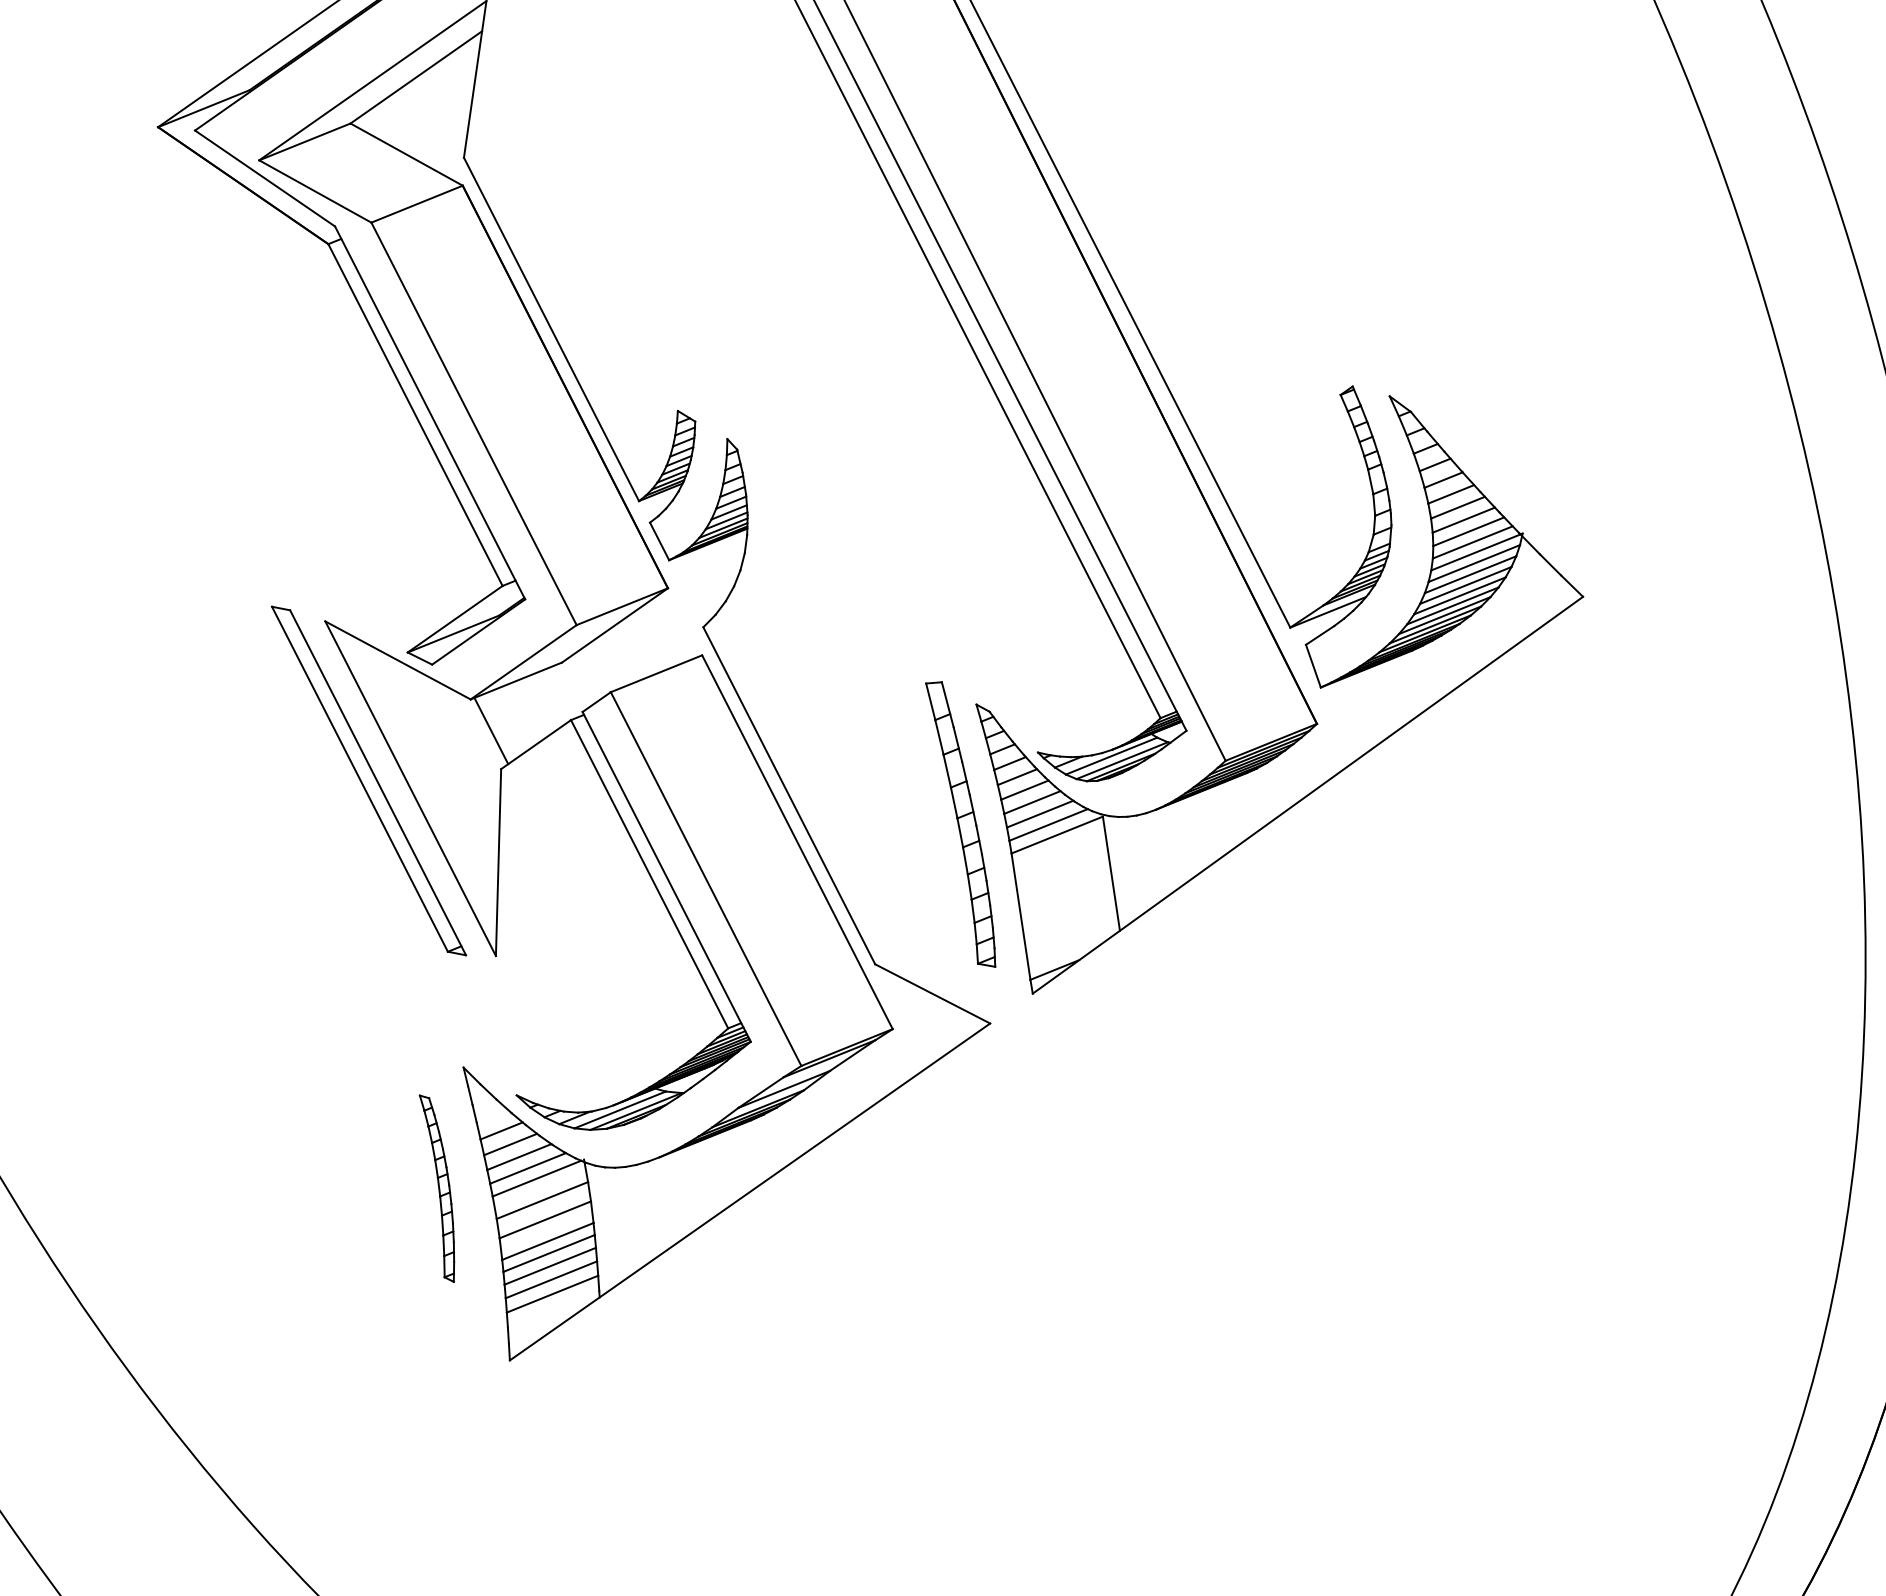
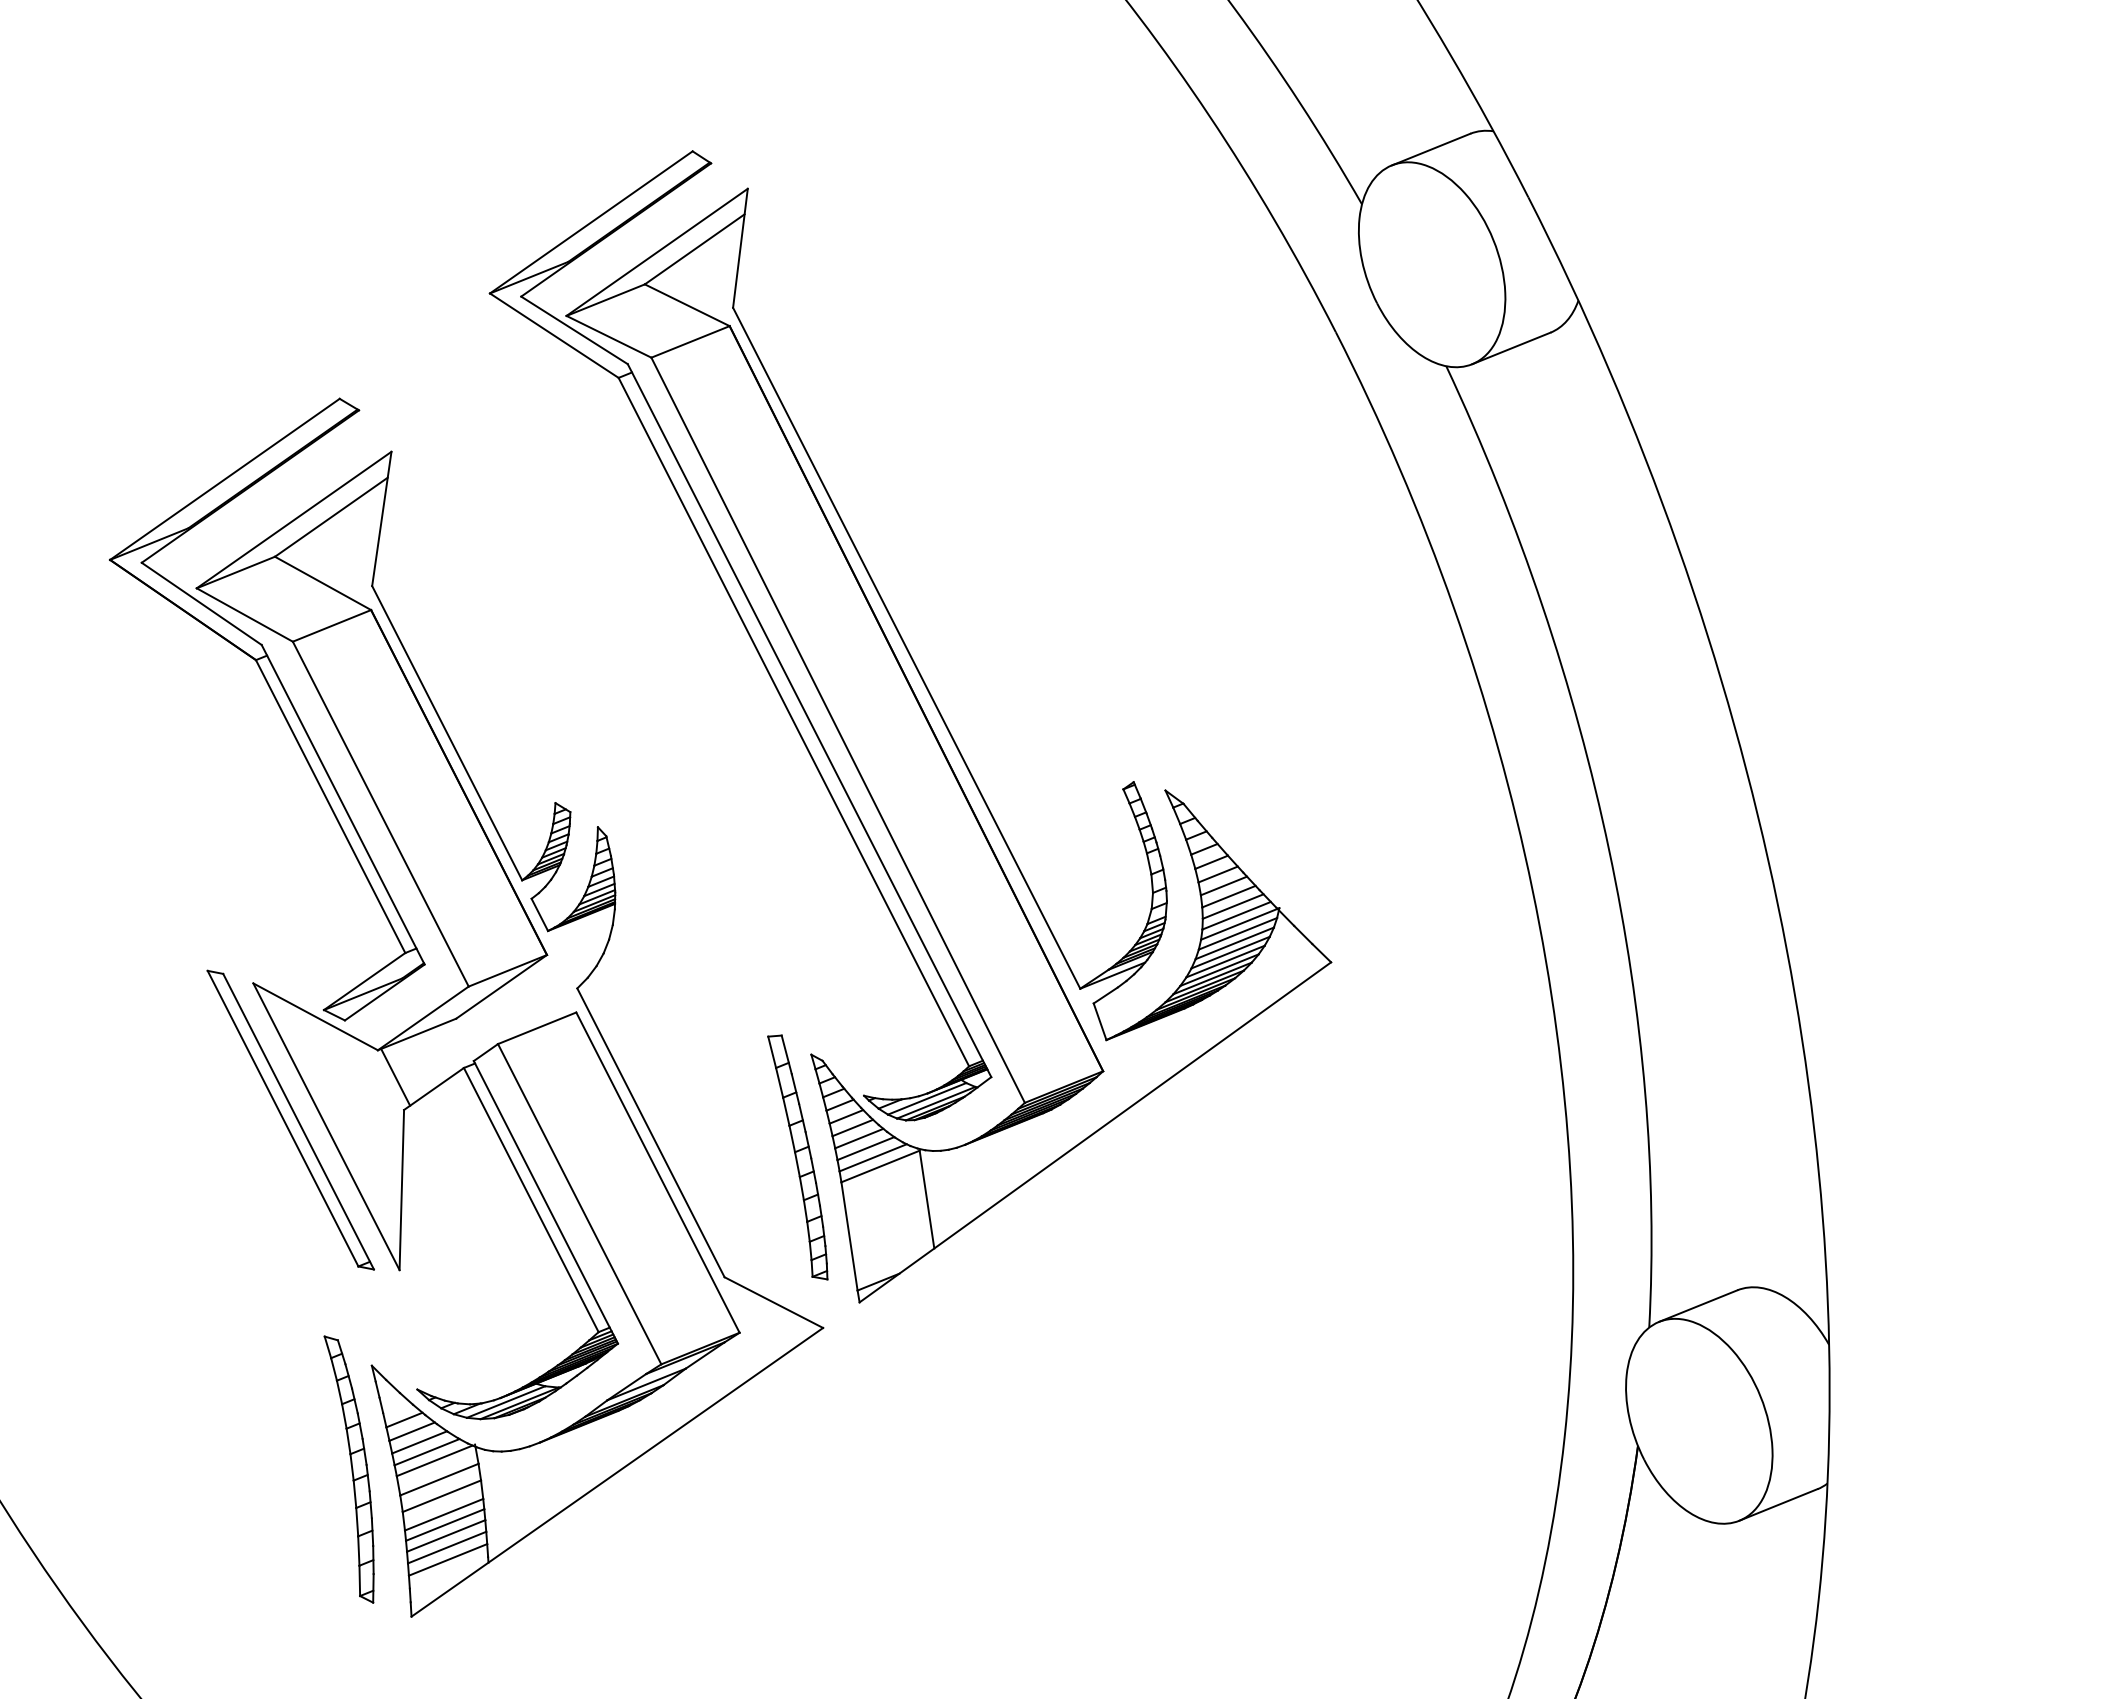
part: (436, 1188) -> (348, 1469), size x1.67

